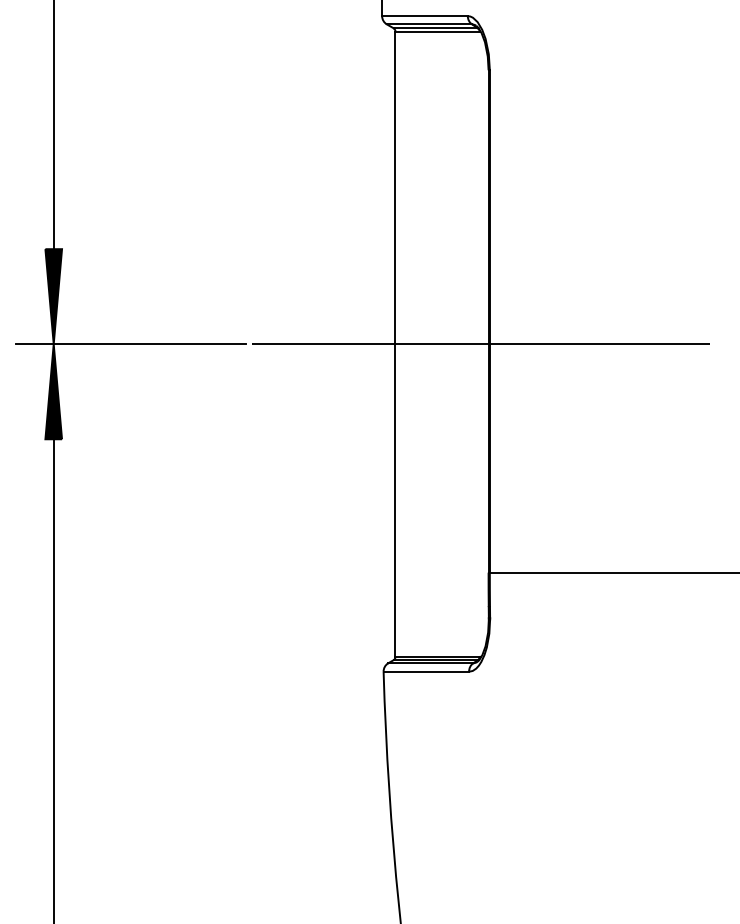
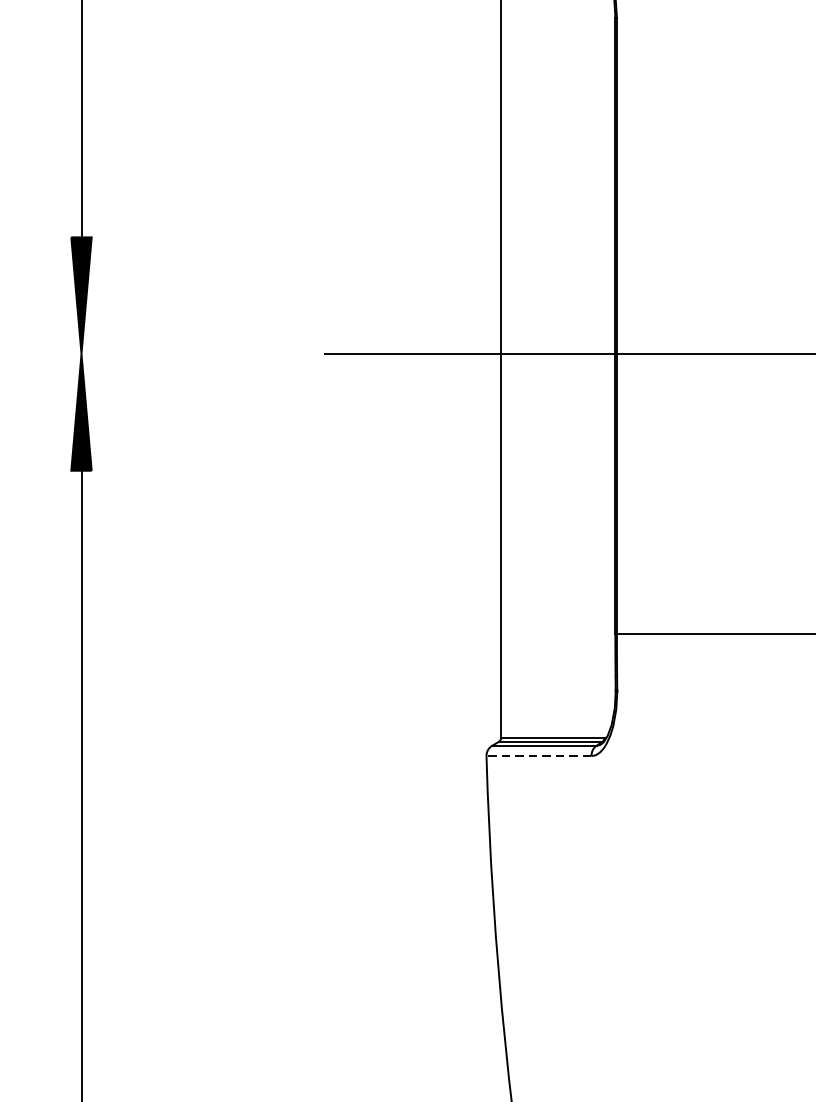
line: (130, 344) -> (175, 354), removed
line: (426, 671) -> (539, 755), solid -> dashed

